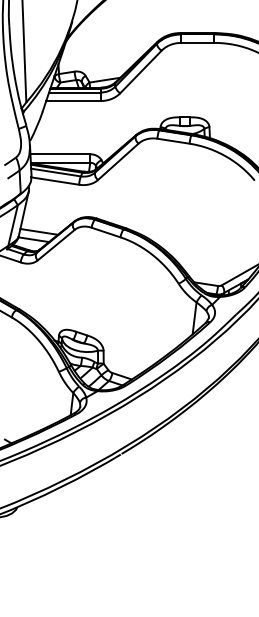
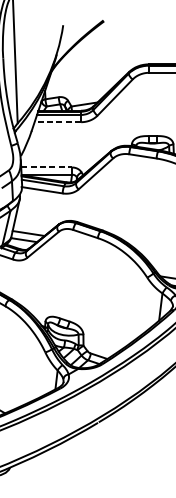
line: (73, 101) -> (57, 122), solid -> dashed
line: (60, 154) -> (46, 167), solid -> dashed

